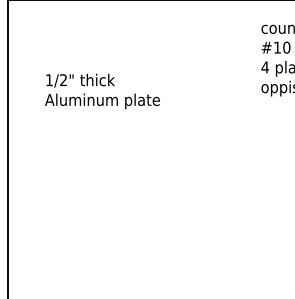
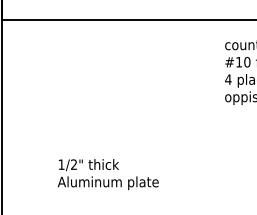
text: (102, 91) -> (108, 174), moved

